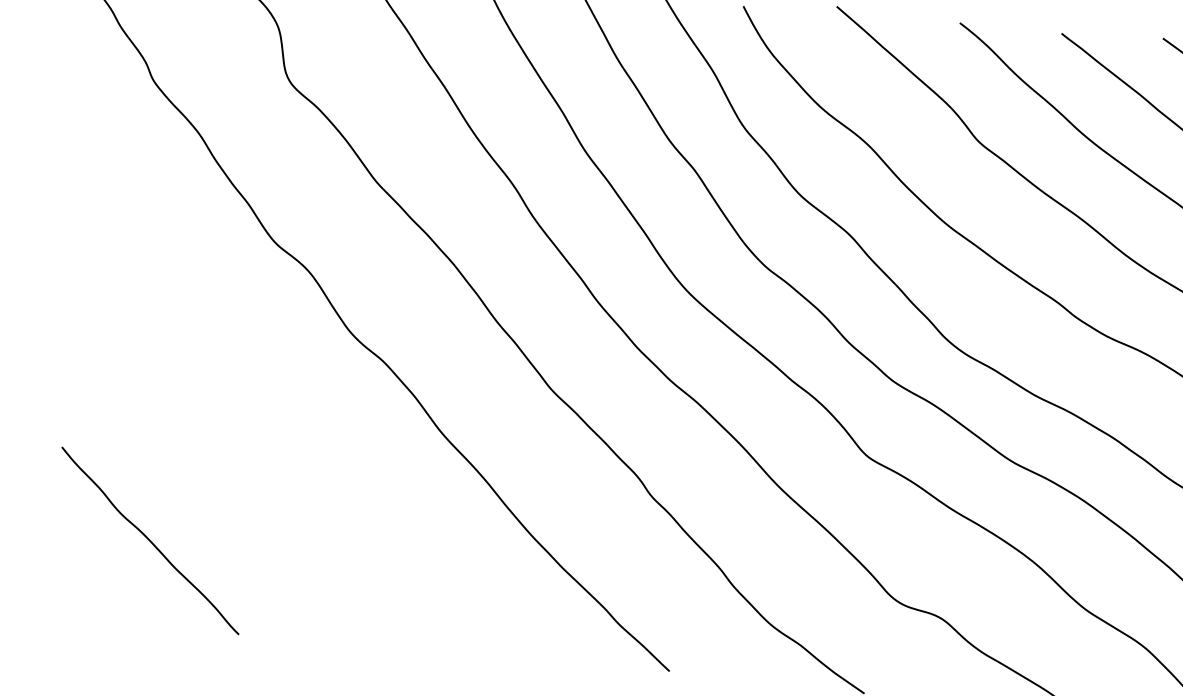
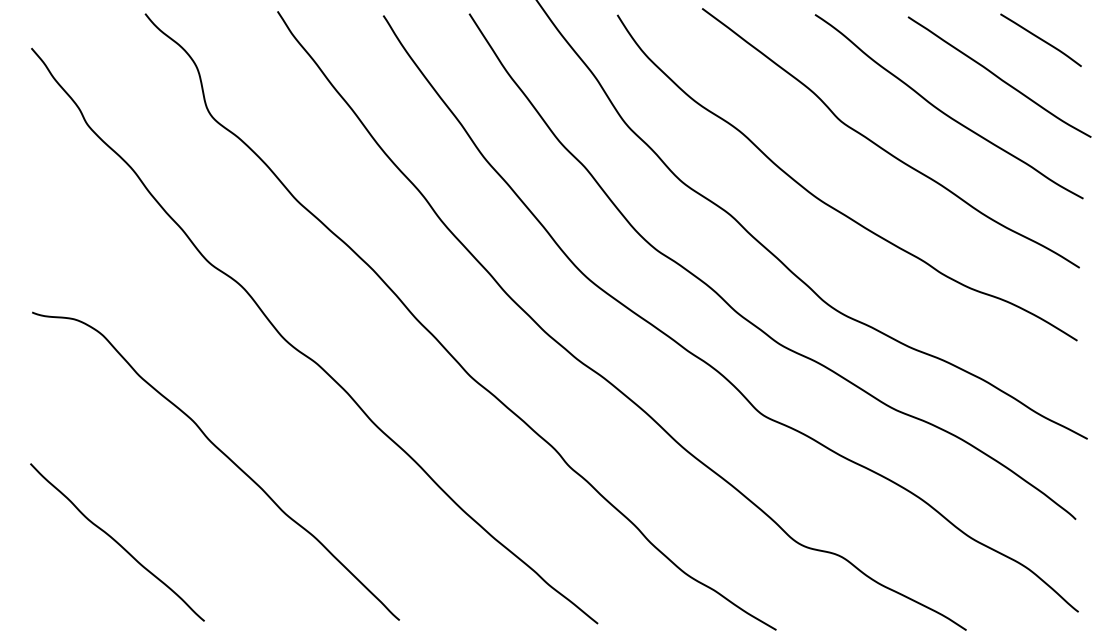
curve: (275, 454) -> (224, 455), added

